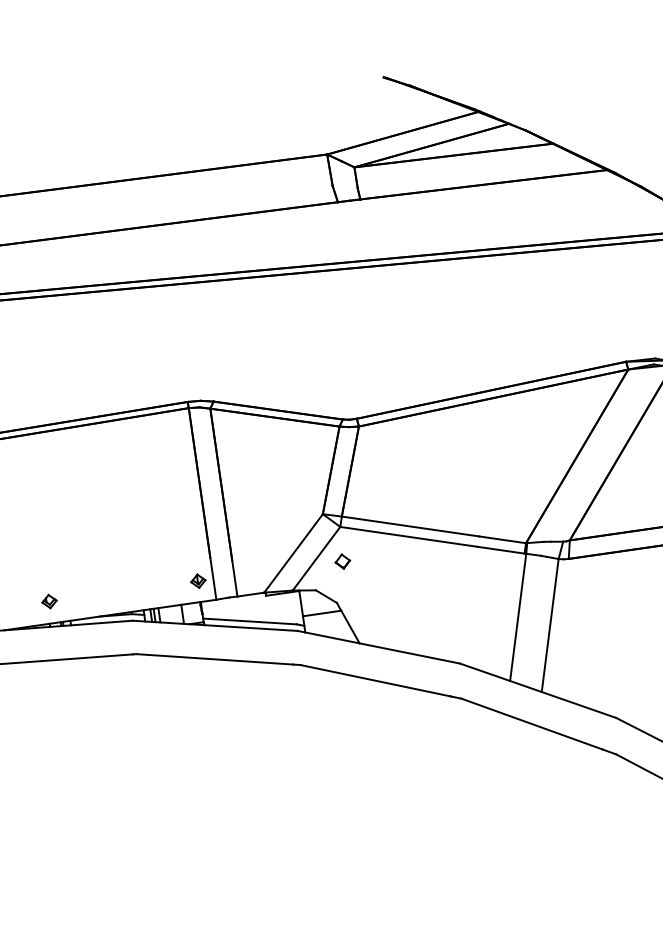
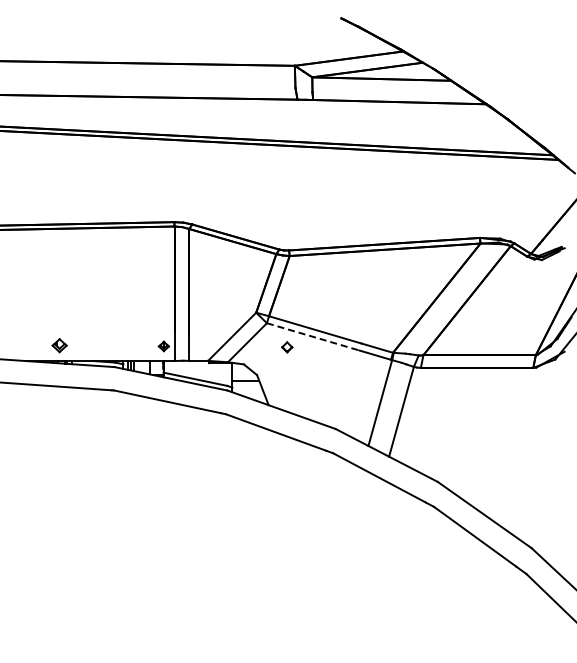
line: (409, 536) -> (313, 336), solid -> dashed
part: (343, 561) -> (287, 347), moved
part: (49, 601) -> (59, 345), size x1.4

